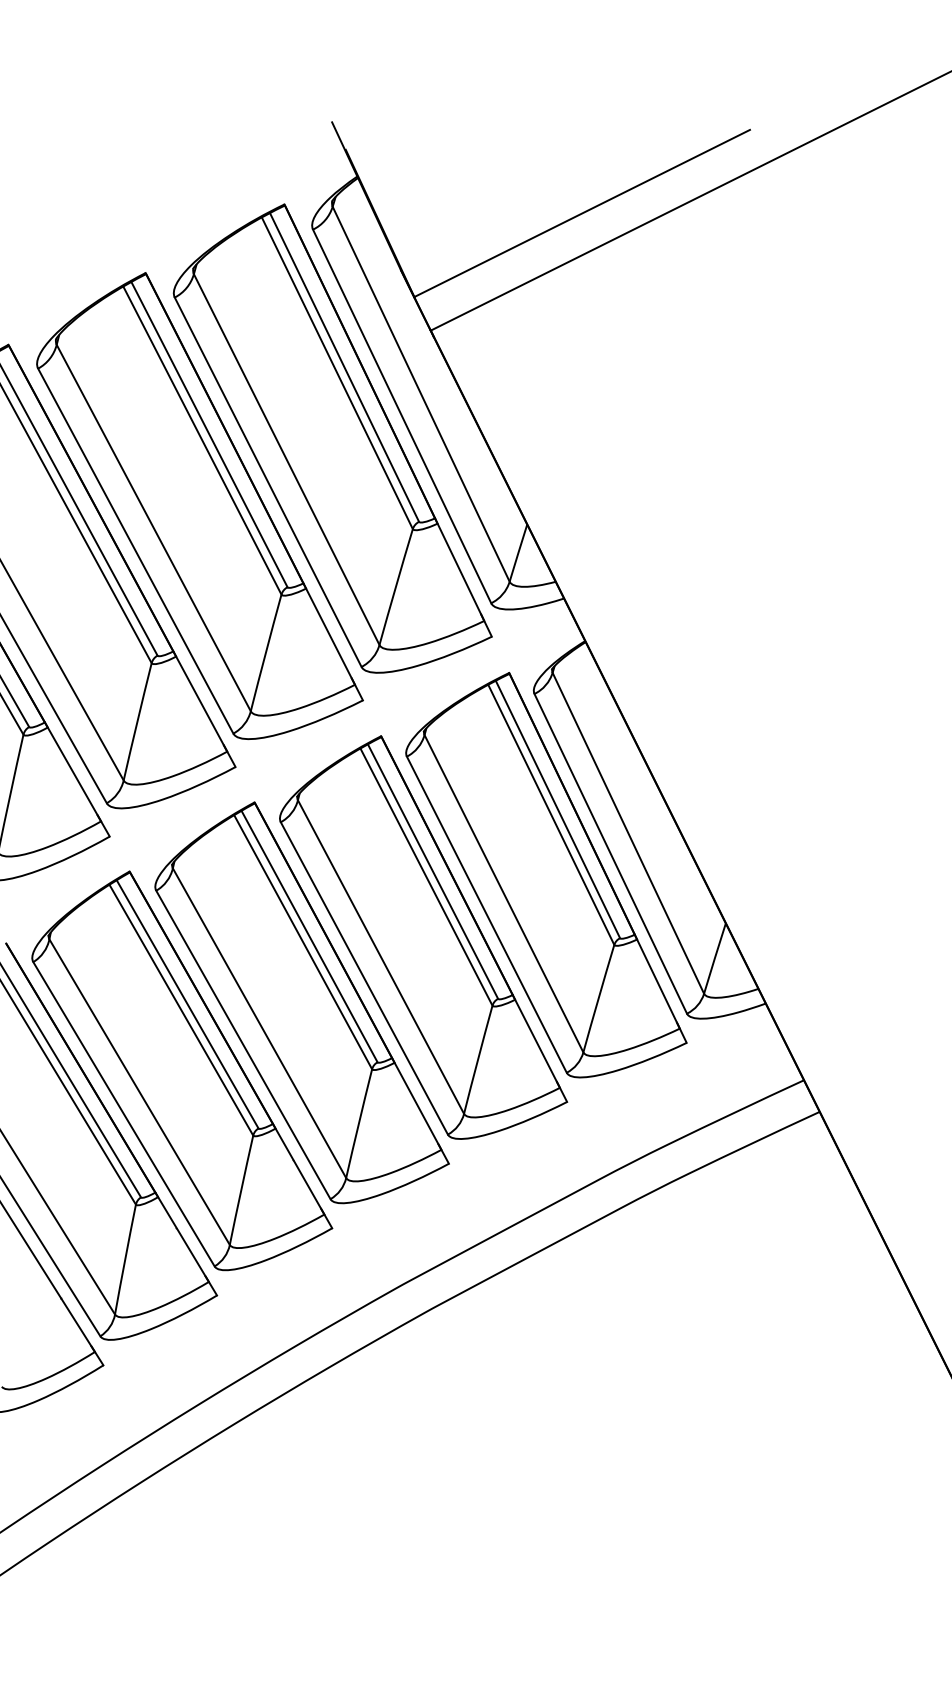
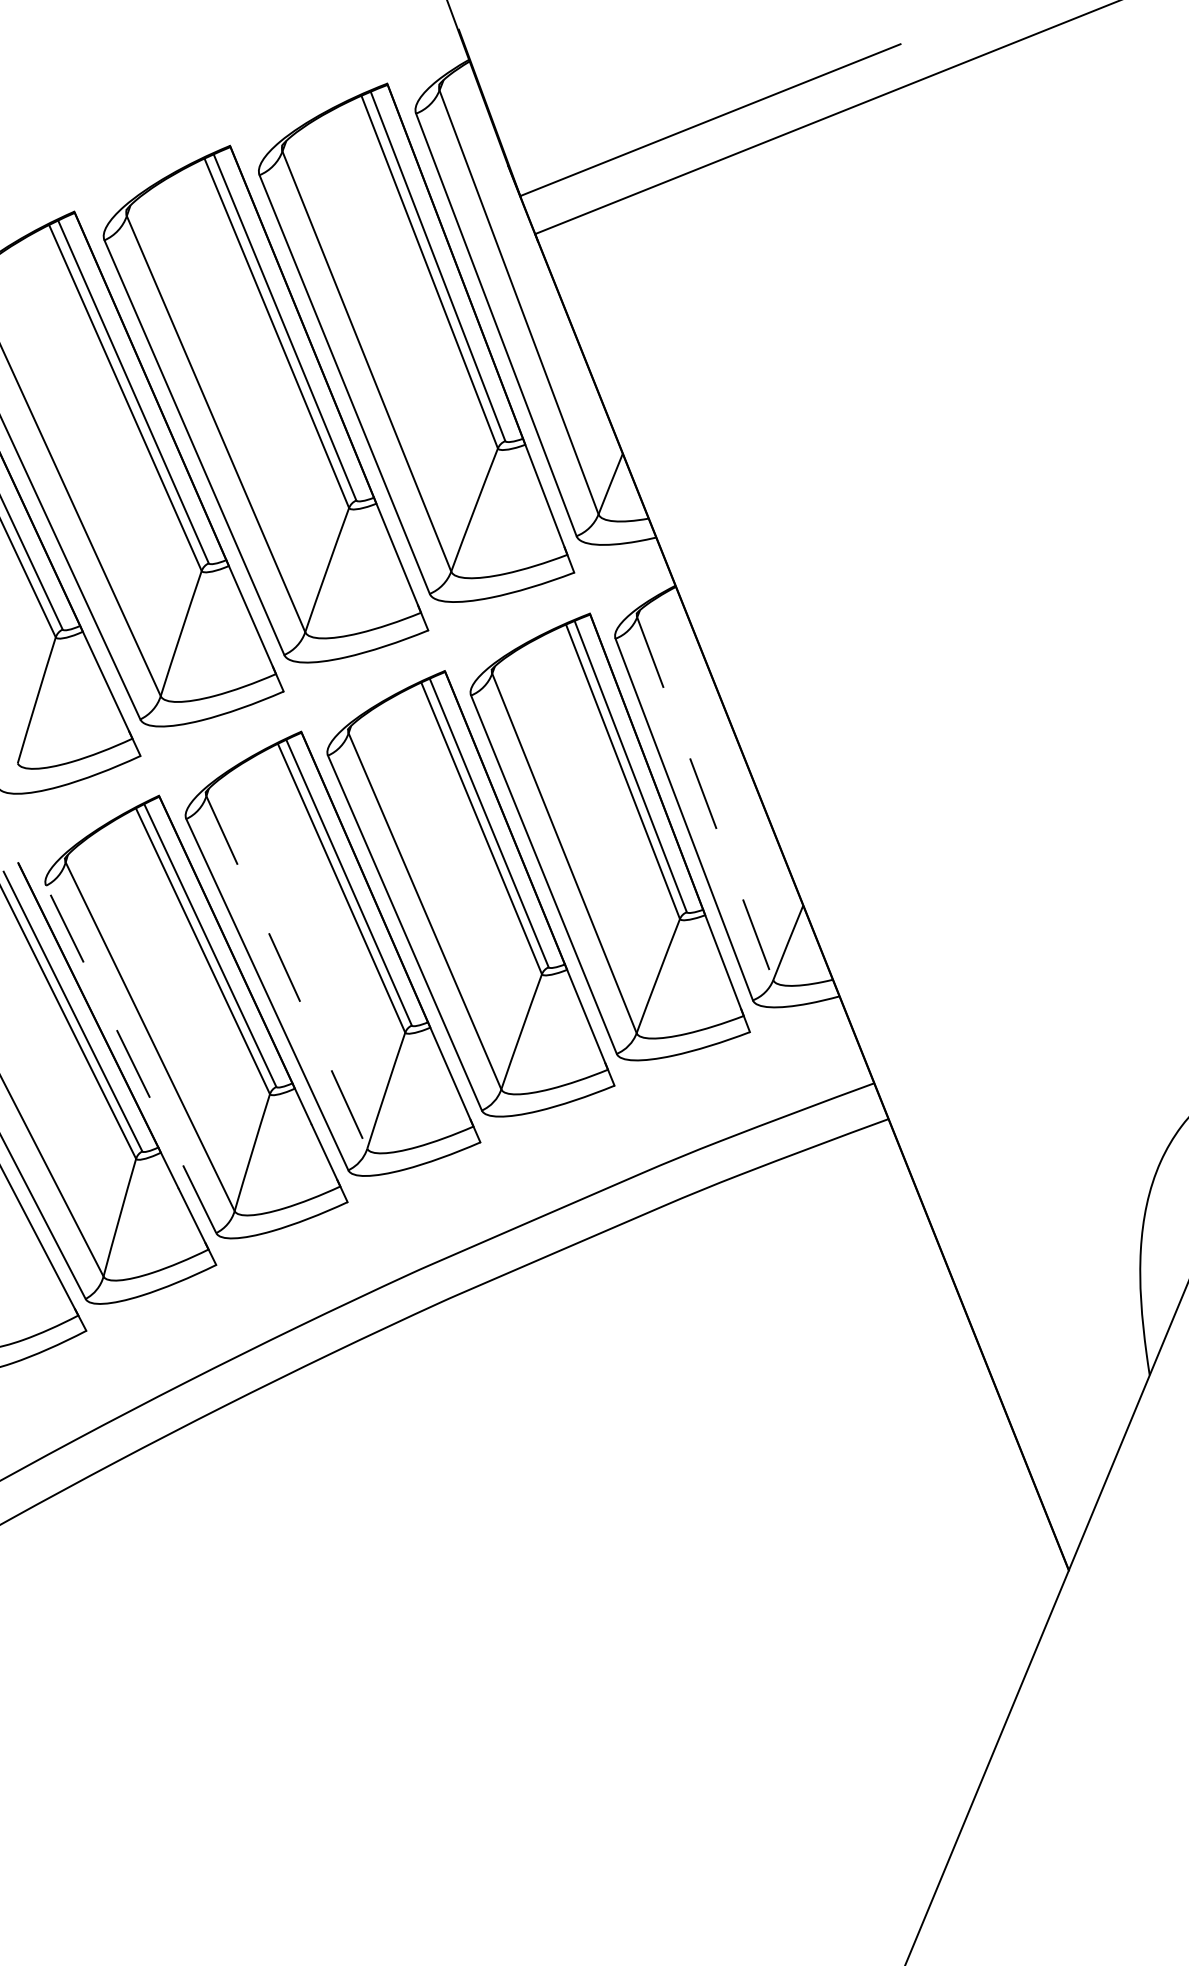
line: (628, 833) -> (705, 798), solid -> dashed
line: (259, 1023) -> (286, 972), solid -> dashed
line: (123, 1113) -> (130, 1058), solid -> dashed

